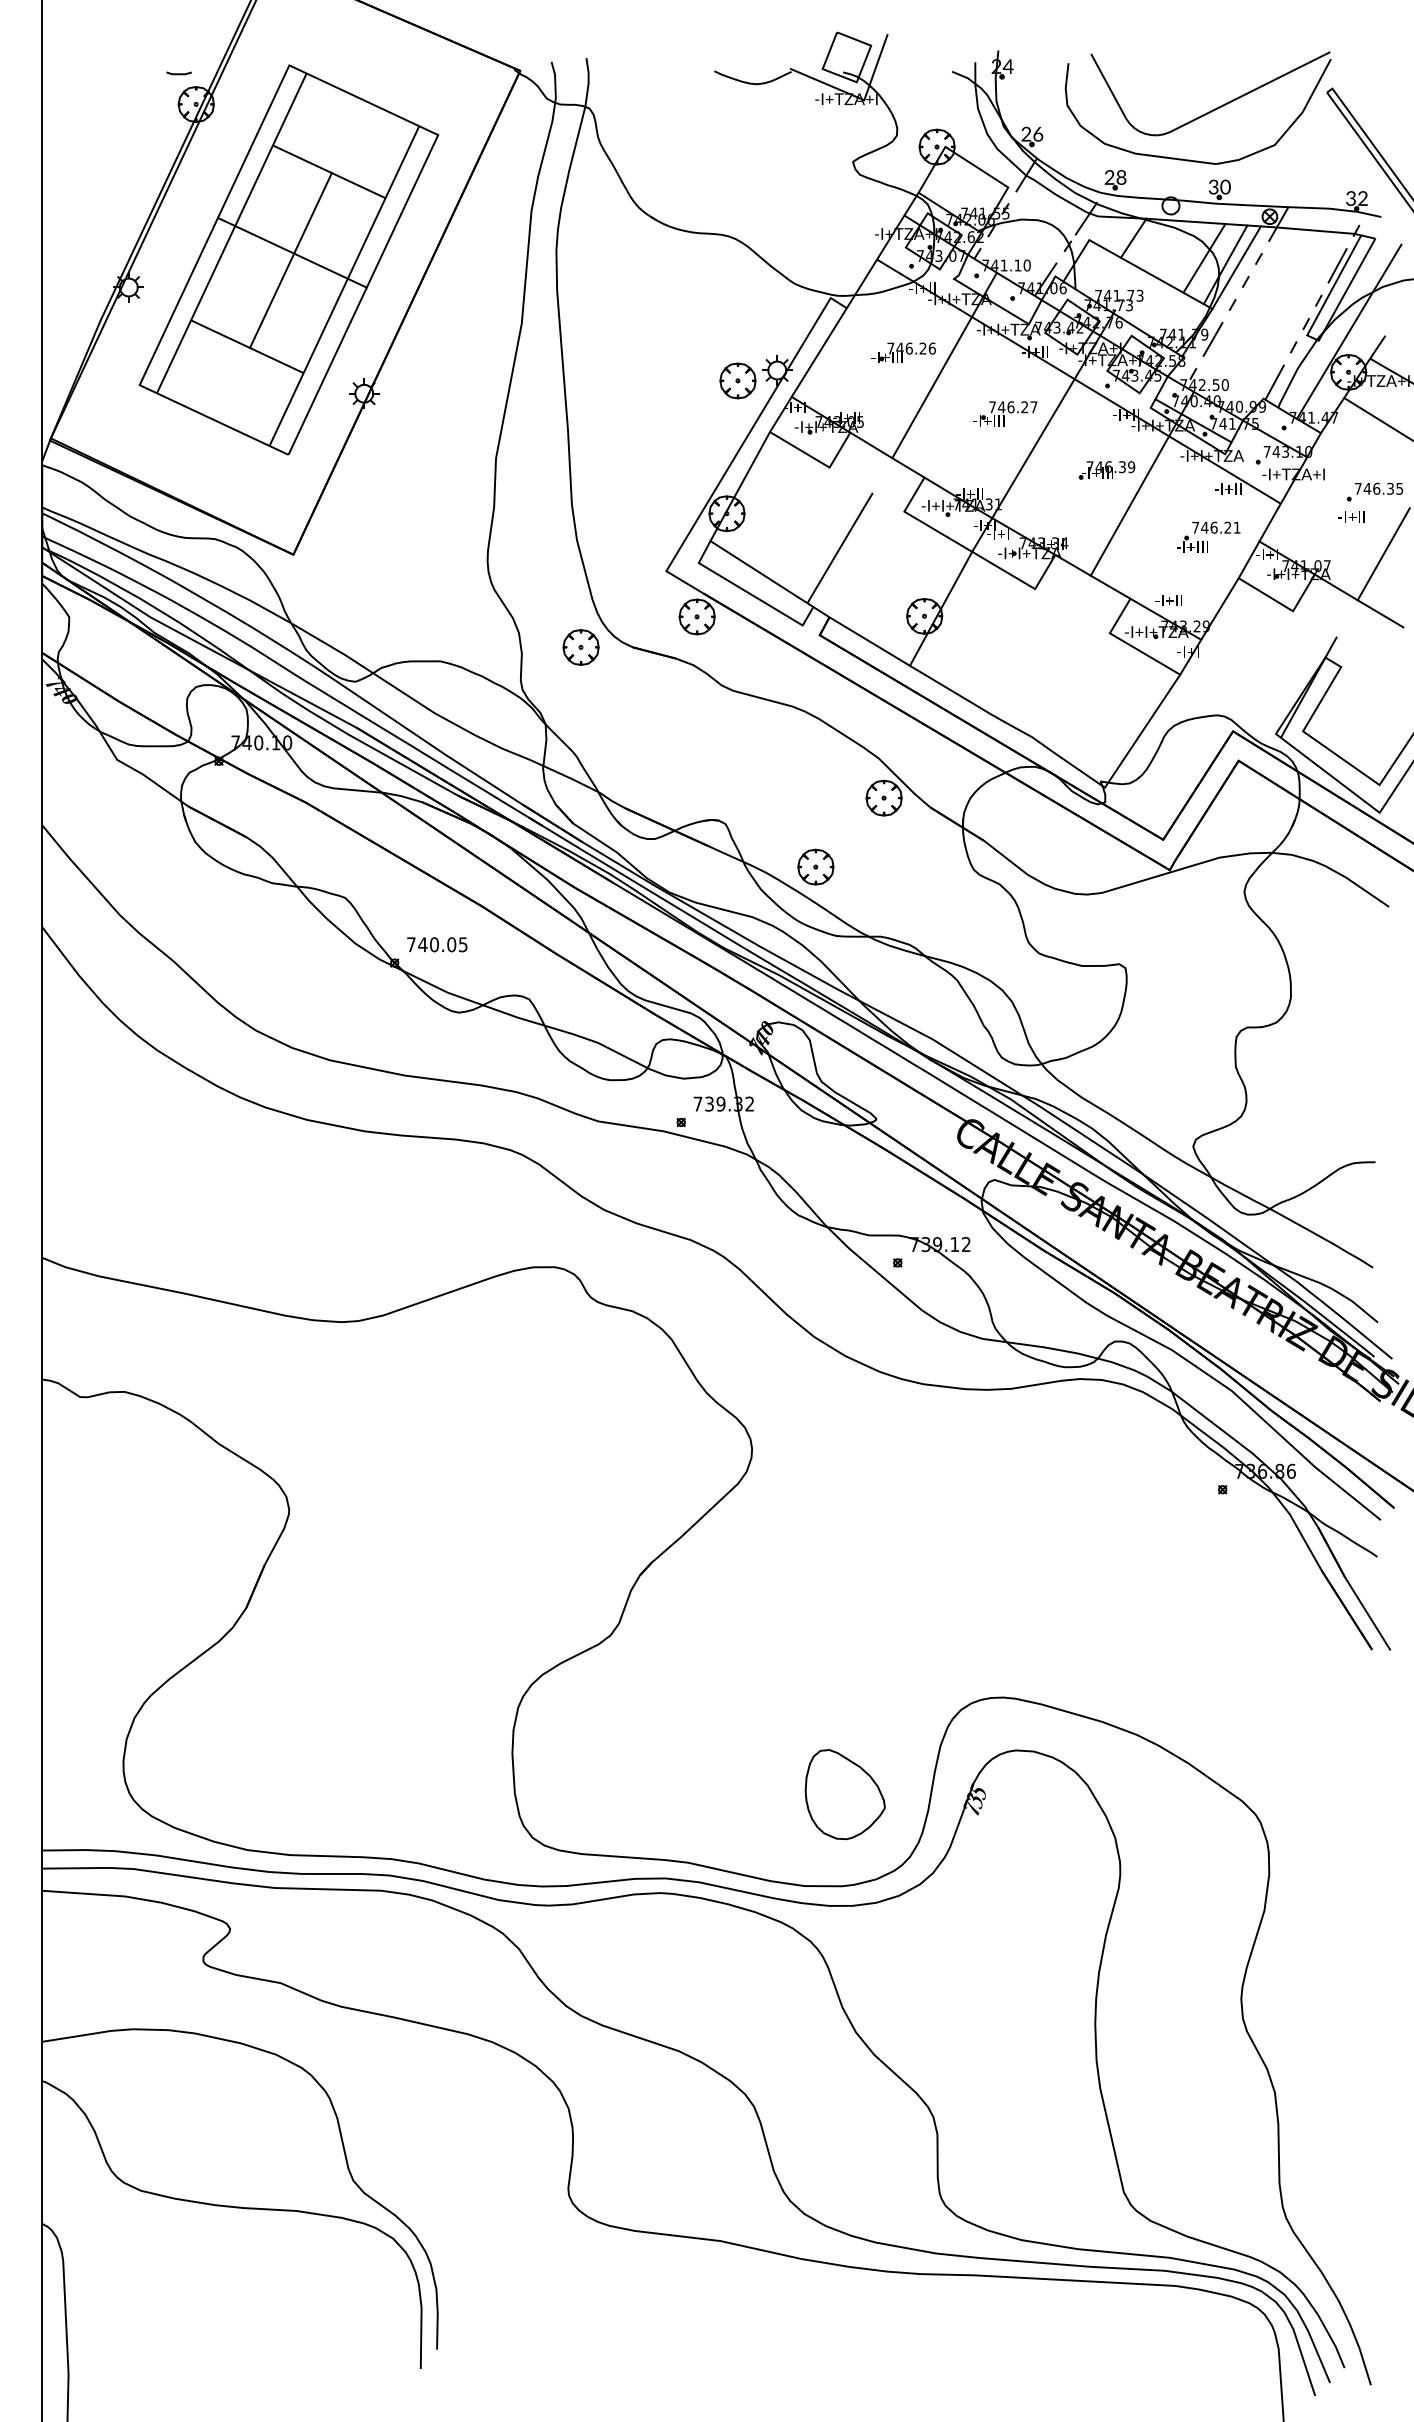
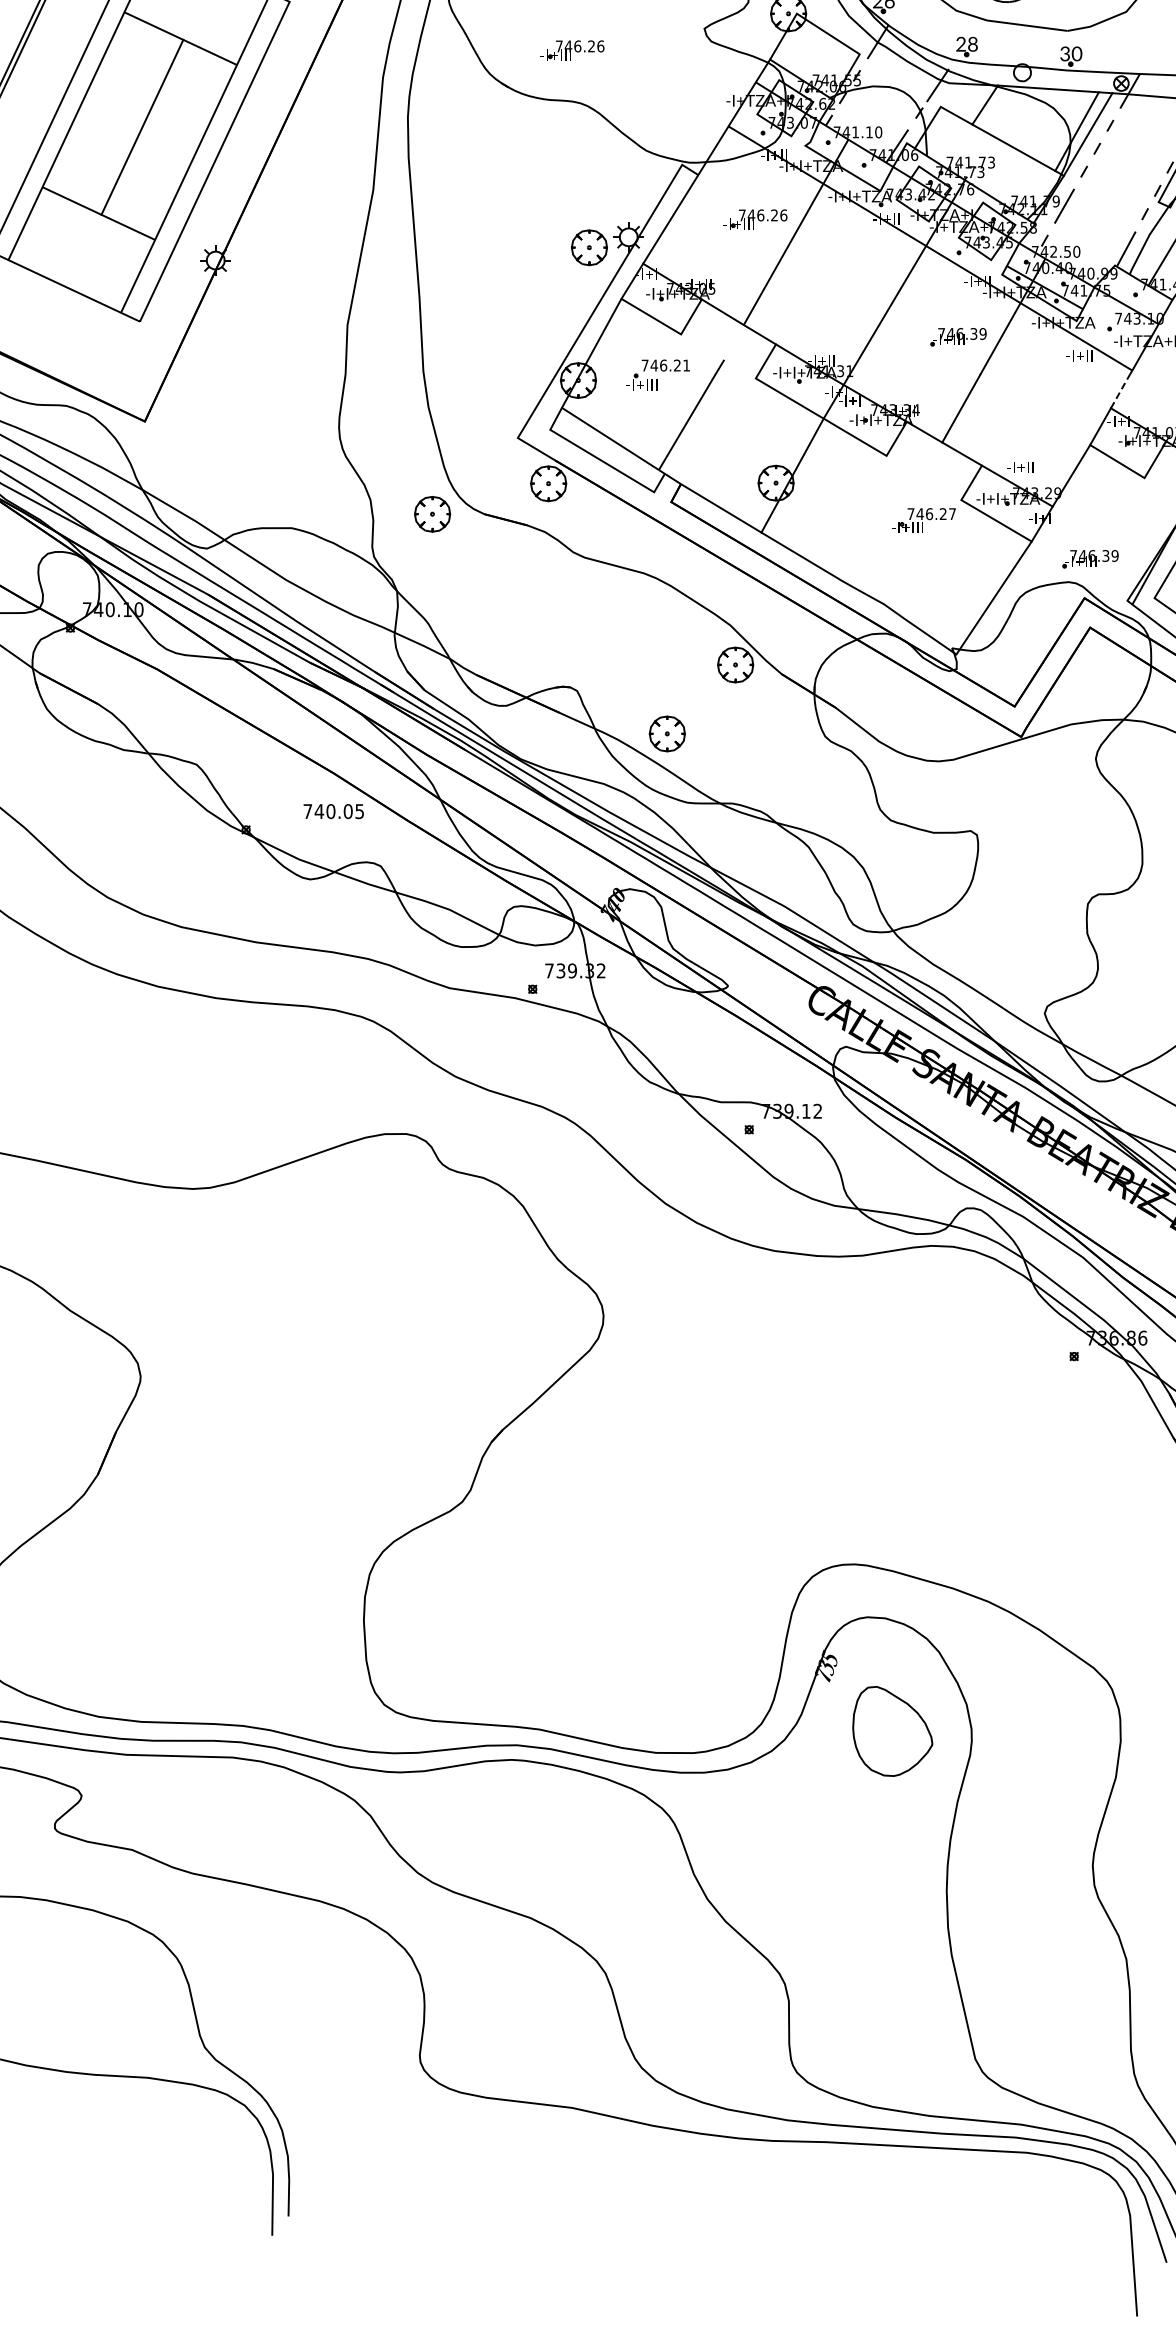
part: (720, 183) -> (571, 50), added
line: (291, 252) -> (142, 119), removed
line: (1204, 258) -> (1055, 125), removed
part: (1005, 413) -> (923, 520), moved
line: (1269, 524) -> (1120, 391), solid -> dashed
part: (1208, 536) -> (657, 374), moved
part: (1238, 692) -> (1089, 559), added
text: (437, 944) -> (333, 811), moved
part: (844, 1794) -> (891, 1731), moved

